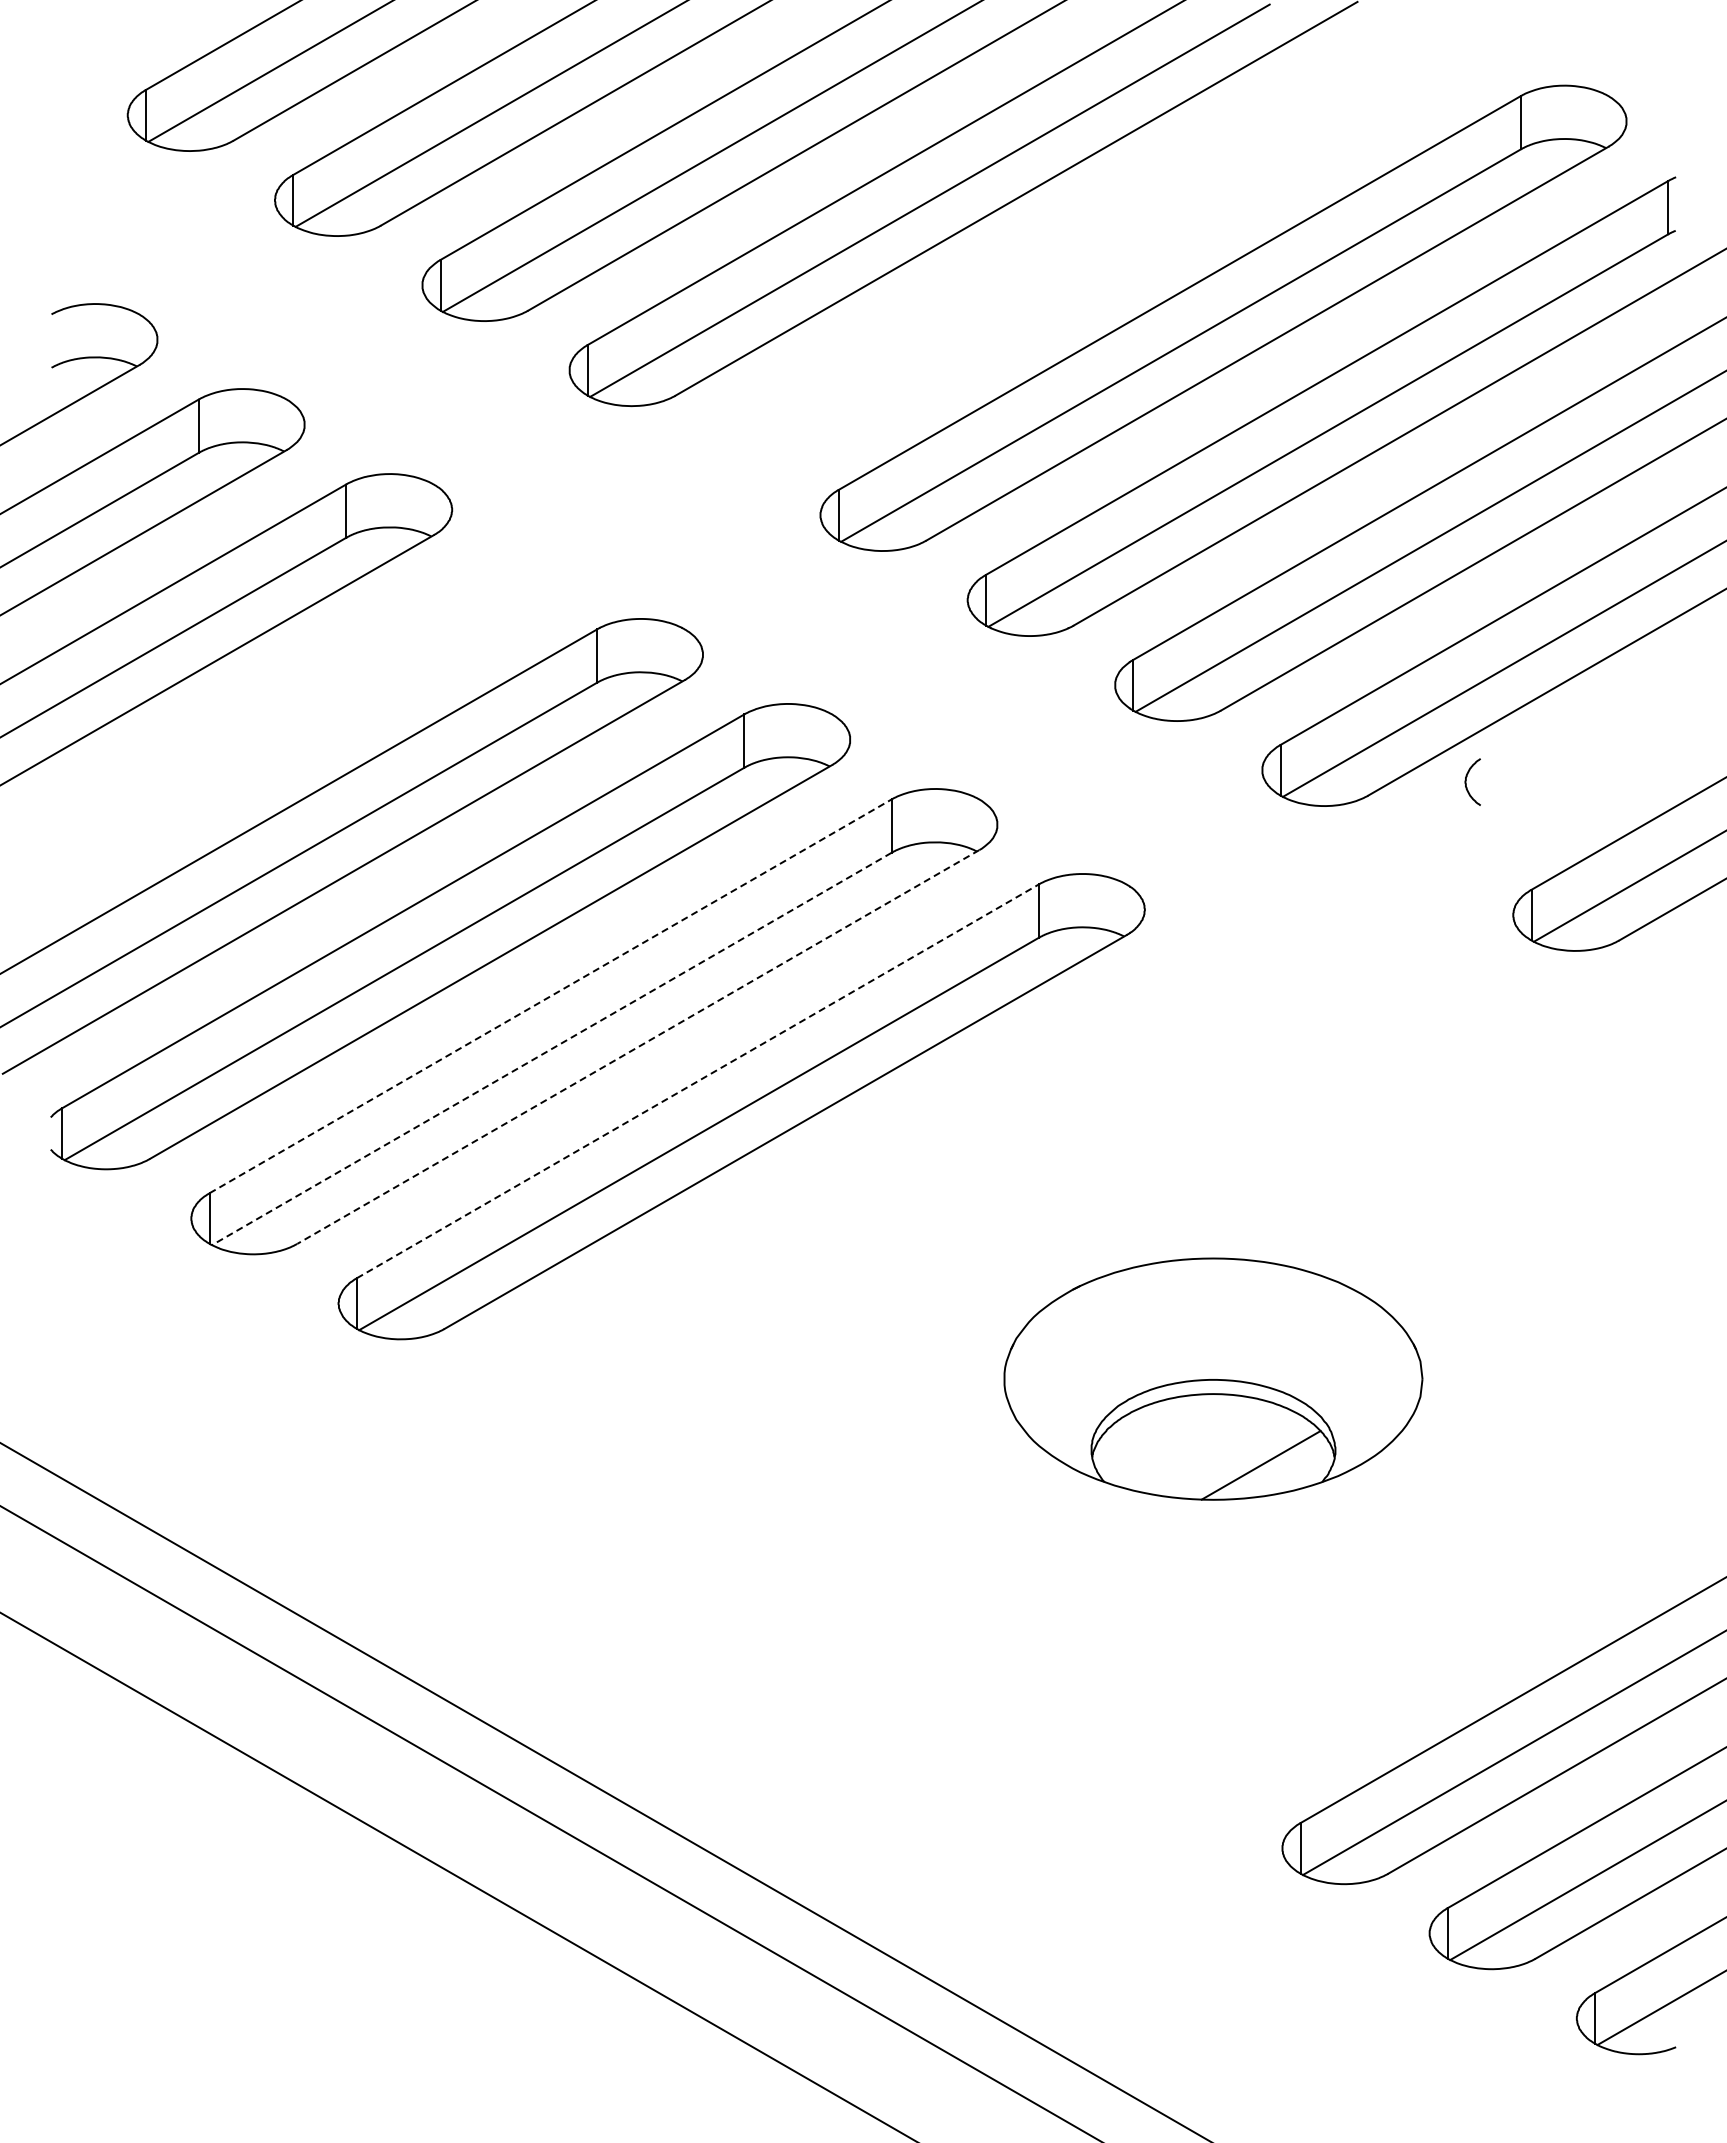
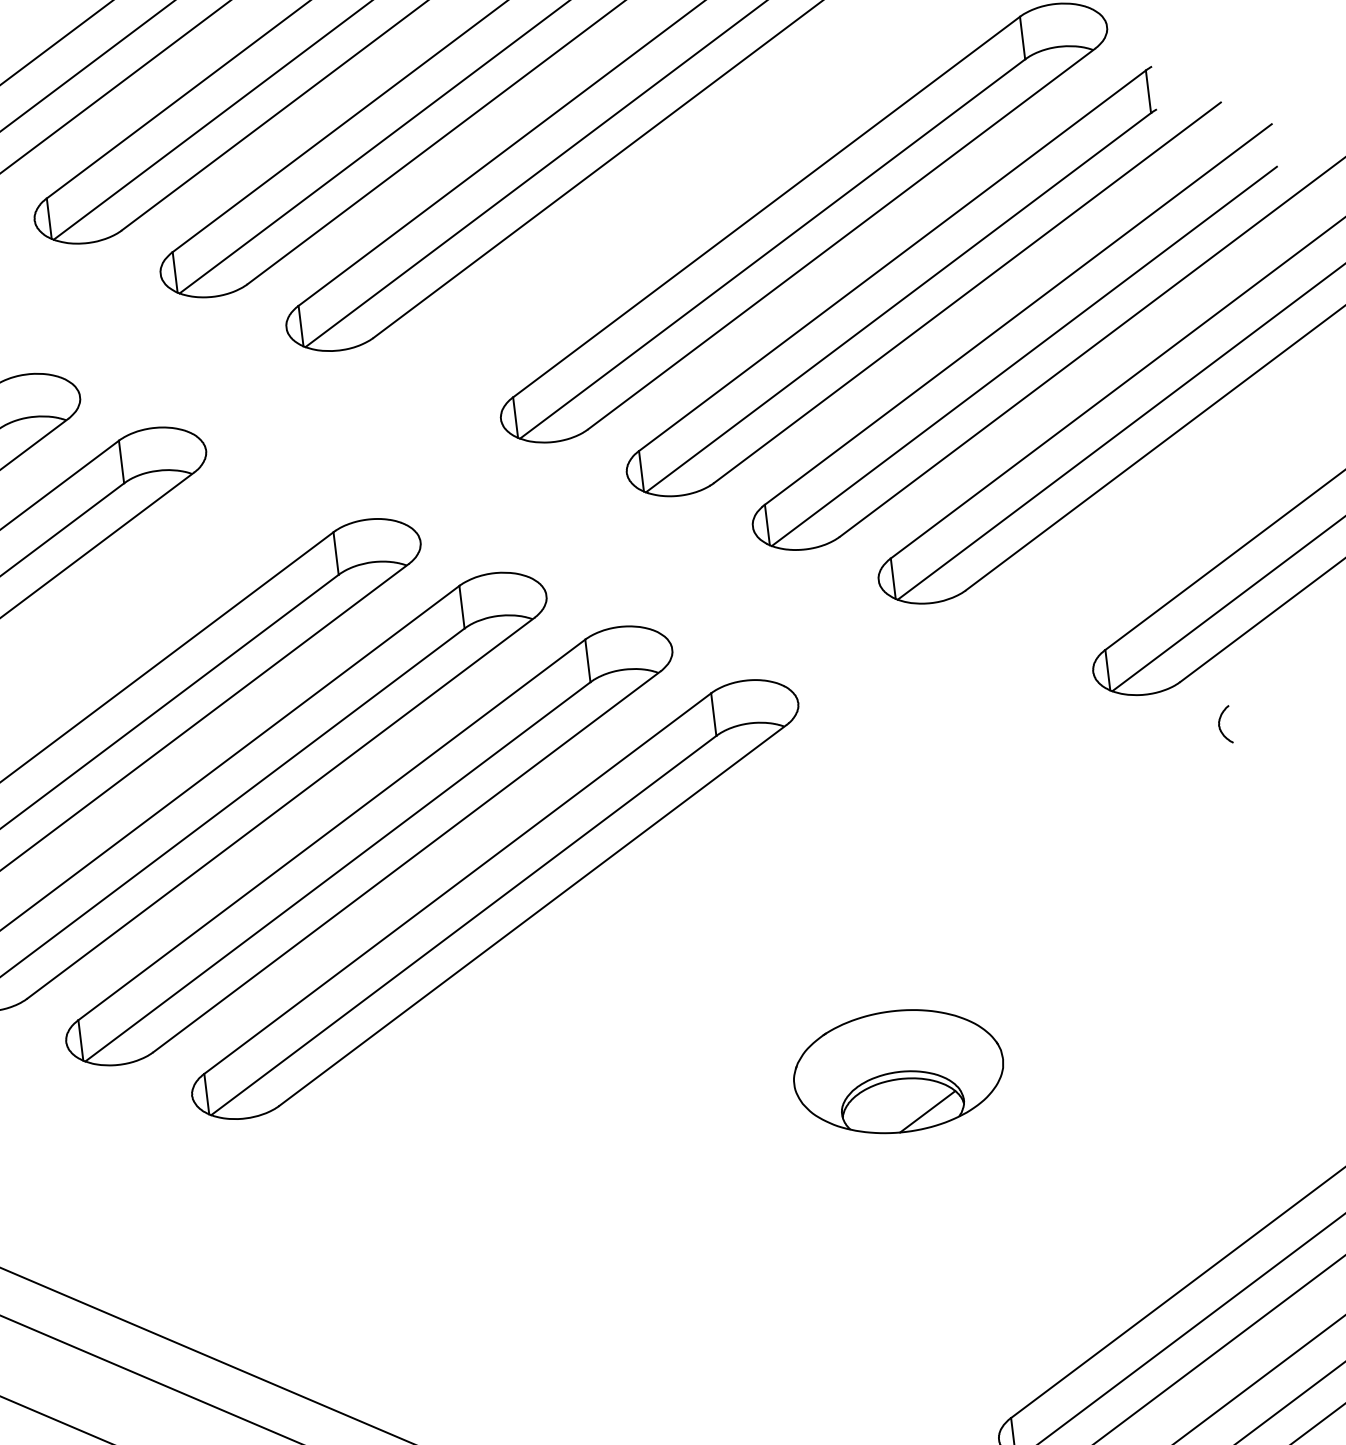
curve: (1466, 781) -> (1219, 725), moved
line: (550, 996) -> (331, 830), dashed -> solid
line: (638, 1046) -> (406, 861), dashed -> solid
line: (551, 1049) -> (337, 872), dashed -> solid
line: (697, 1081) -> (457, 883), dashed -> solid
part: (1213, 1378) -> (898, 1071), size x0.62

